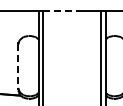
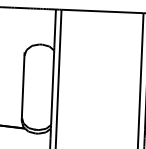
line: (62, 10) -> (88, 10), dashed -> solid
line: (18, 66) -> (23, 87), dashed -> solid

